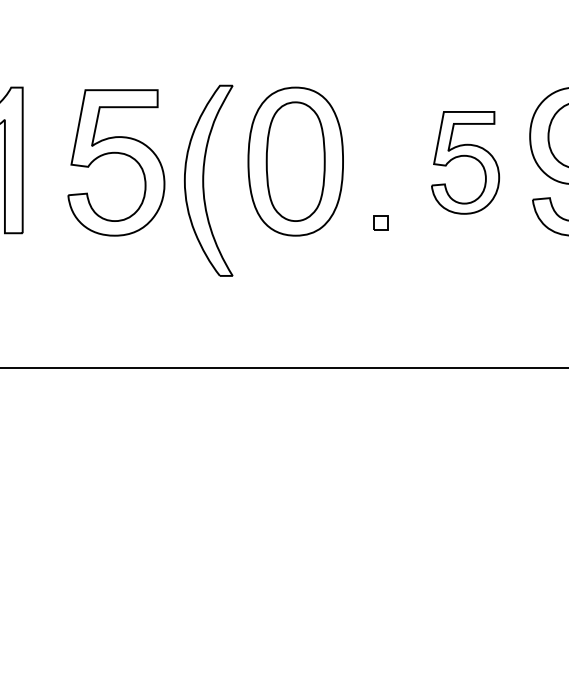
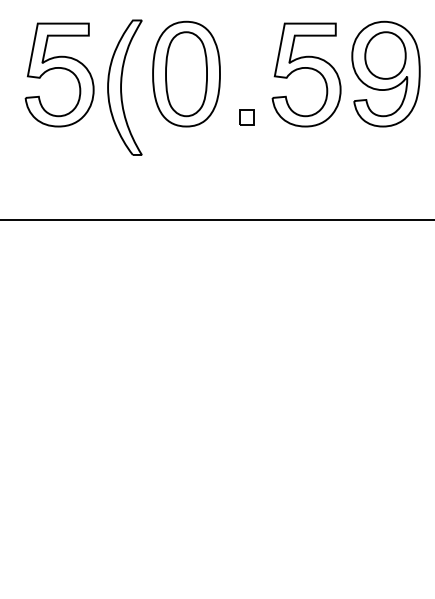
part: (465, 162) -> (306, 74), size x1.43
part: (380, 222) -> (246, 117), size x1.43

